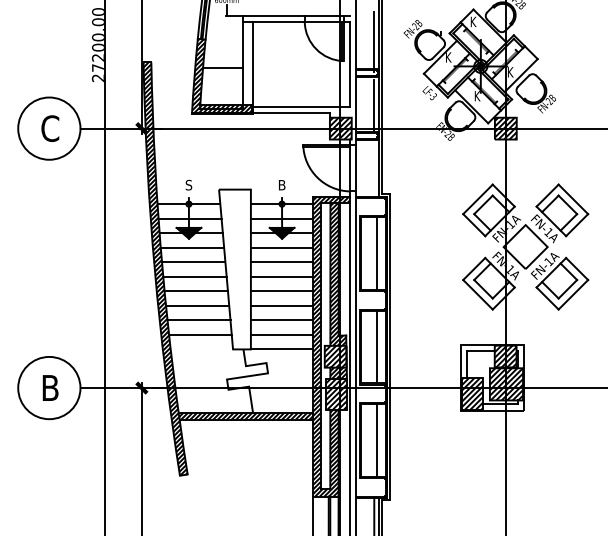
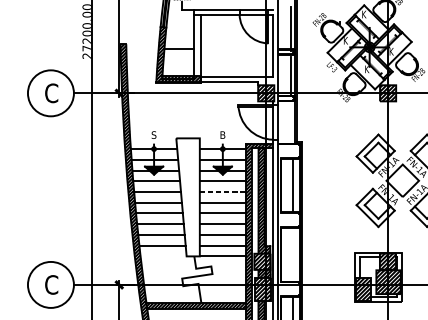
line: (282, 262) -> (223, 192), solid -> dashed
line: (376, 346) -> (292, 254), removed
text: (50, 387) -> (51, 284), B -> C

